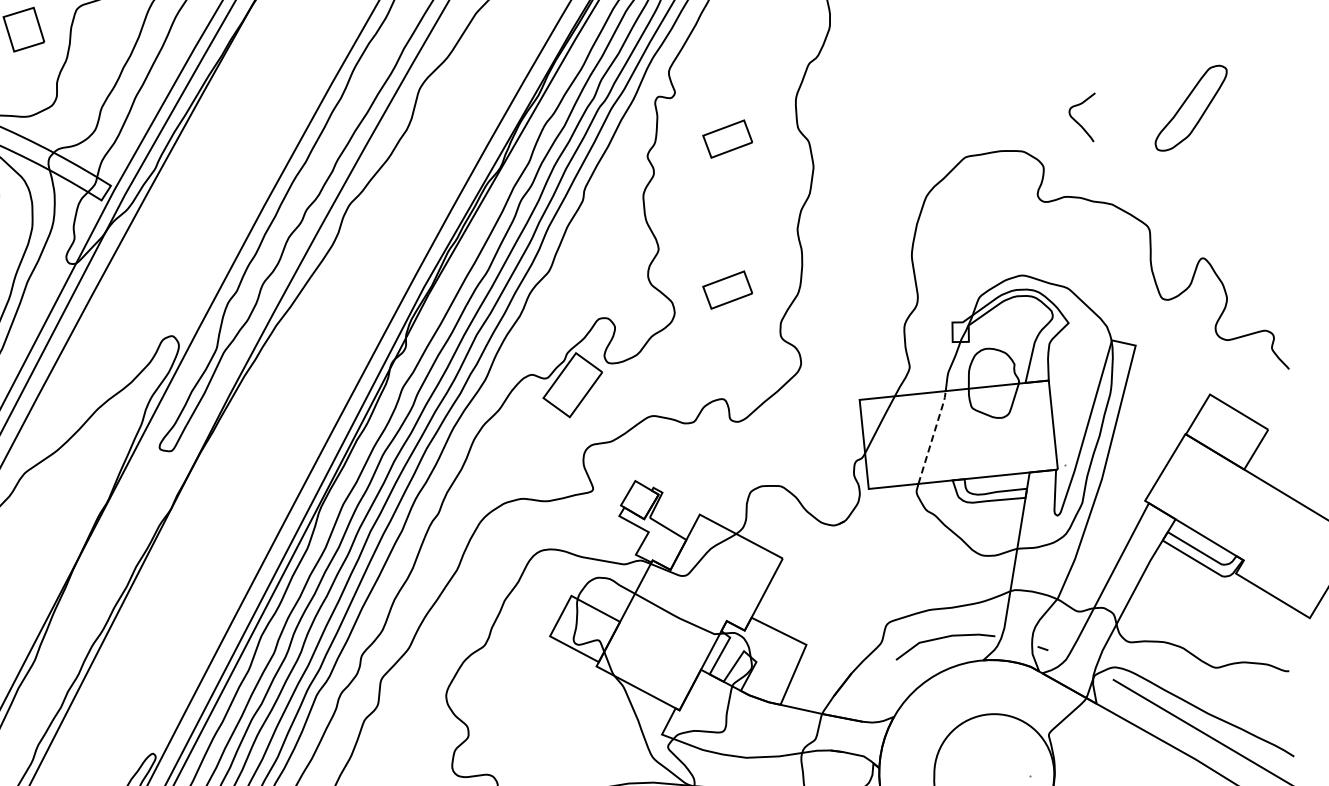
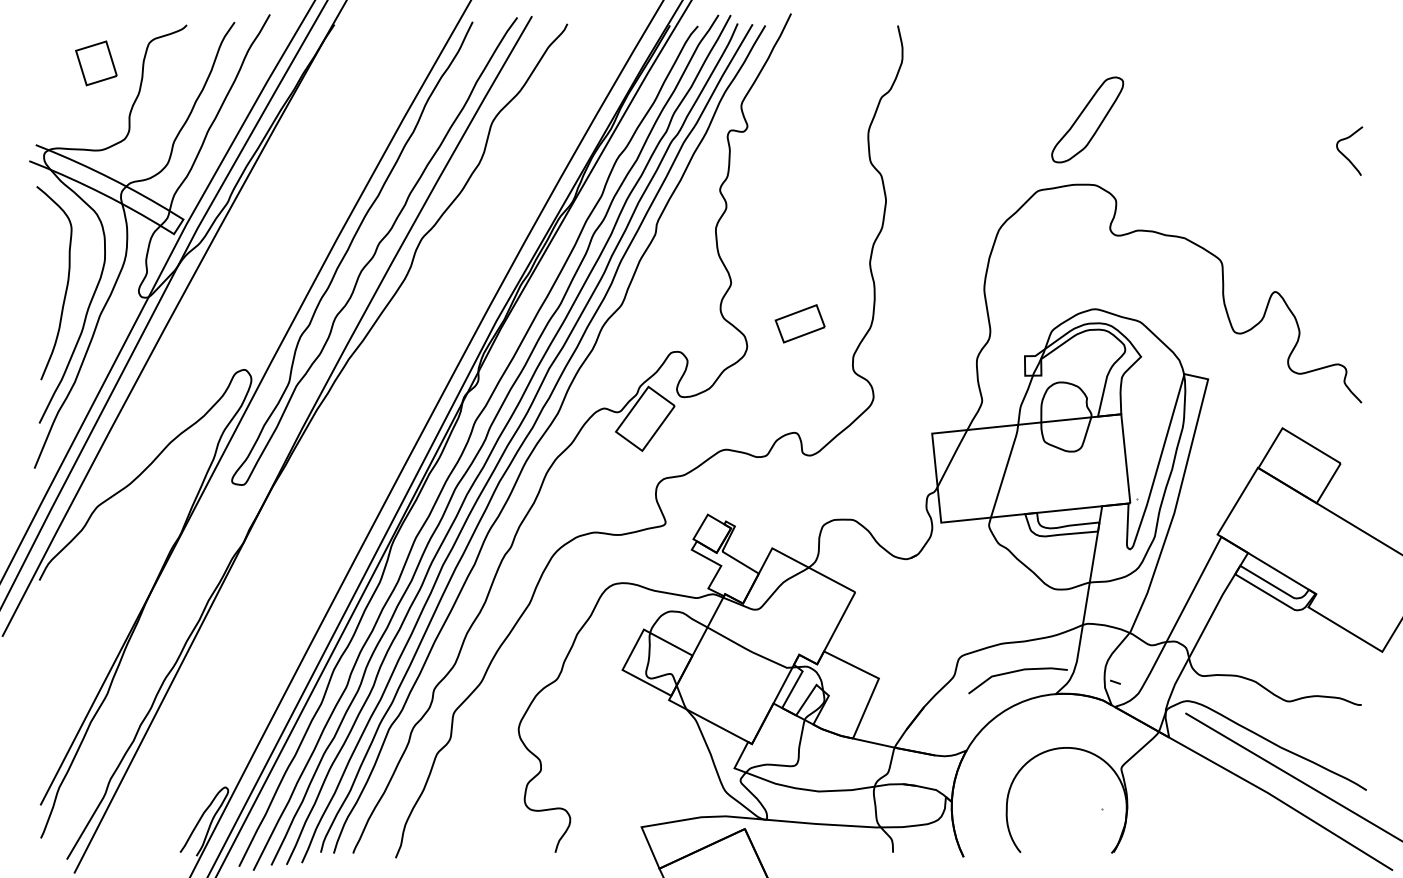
part: (1191, 107) -> (1087, 119), moved
curve: (1077, 120) -> (1344, 154), moved
part: (727, 138) -> (799, 172), removed
line: (933, 435) -> (1005, 469), dashed -> solid

